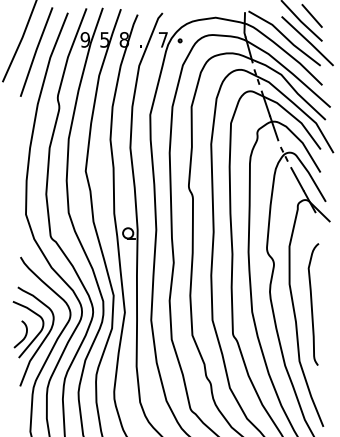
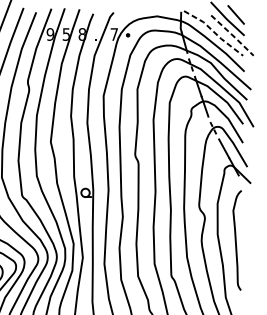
line: (285, 37) -> (214, 32), solid -> dashed
line: (308, 41) -> (233, 35), solid -> dashed
curve: (312, 304) -> (236, 240), moved

